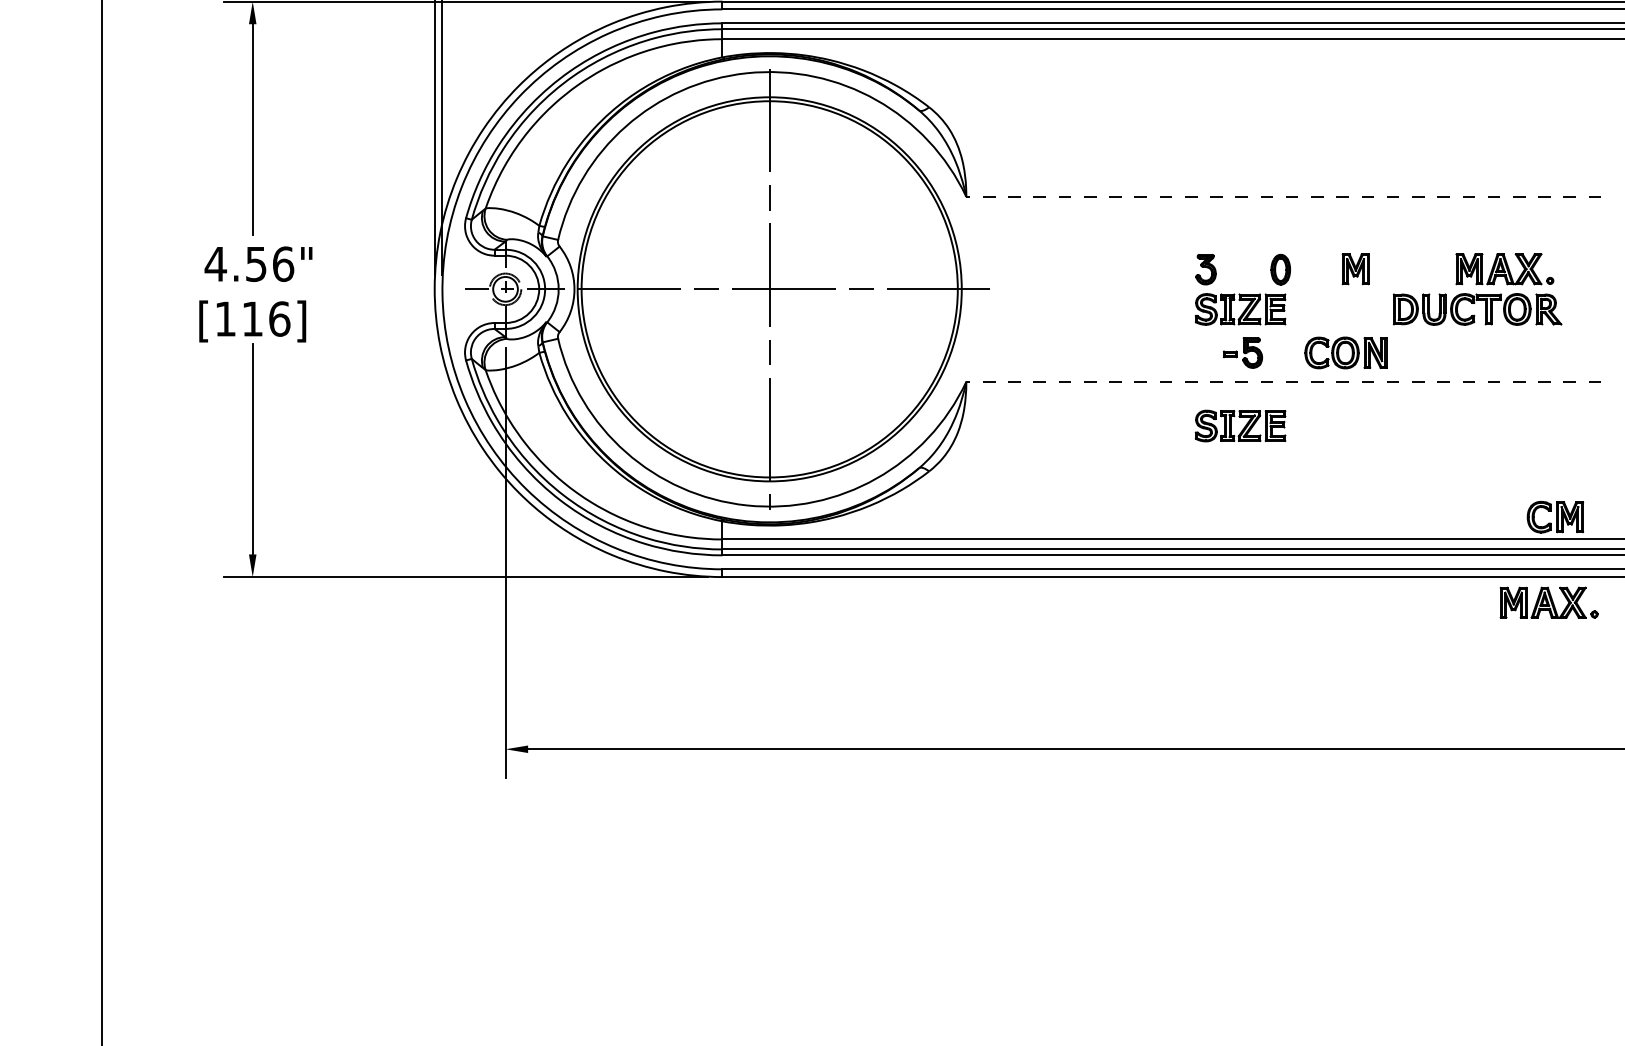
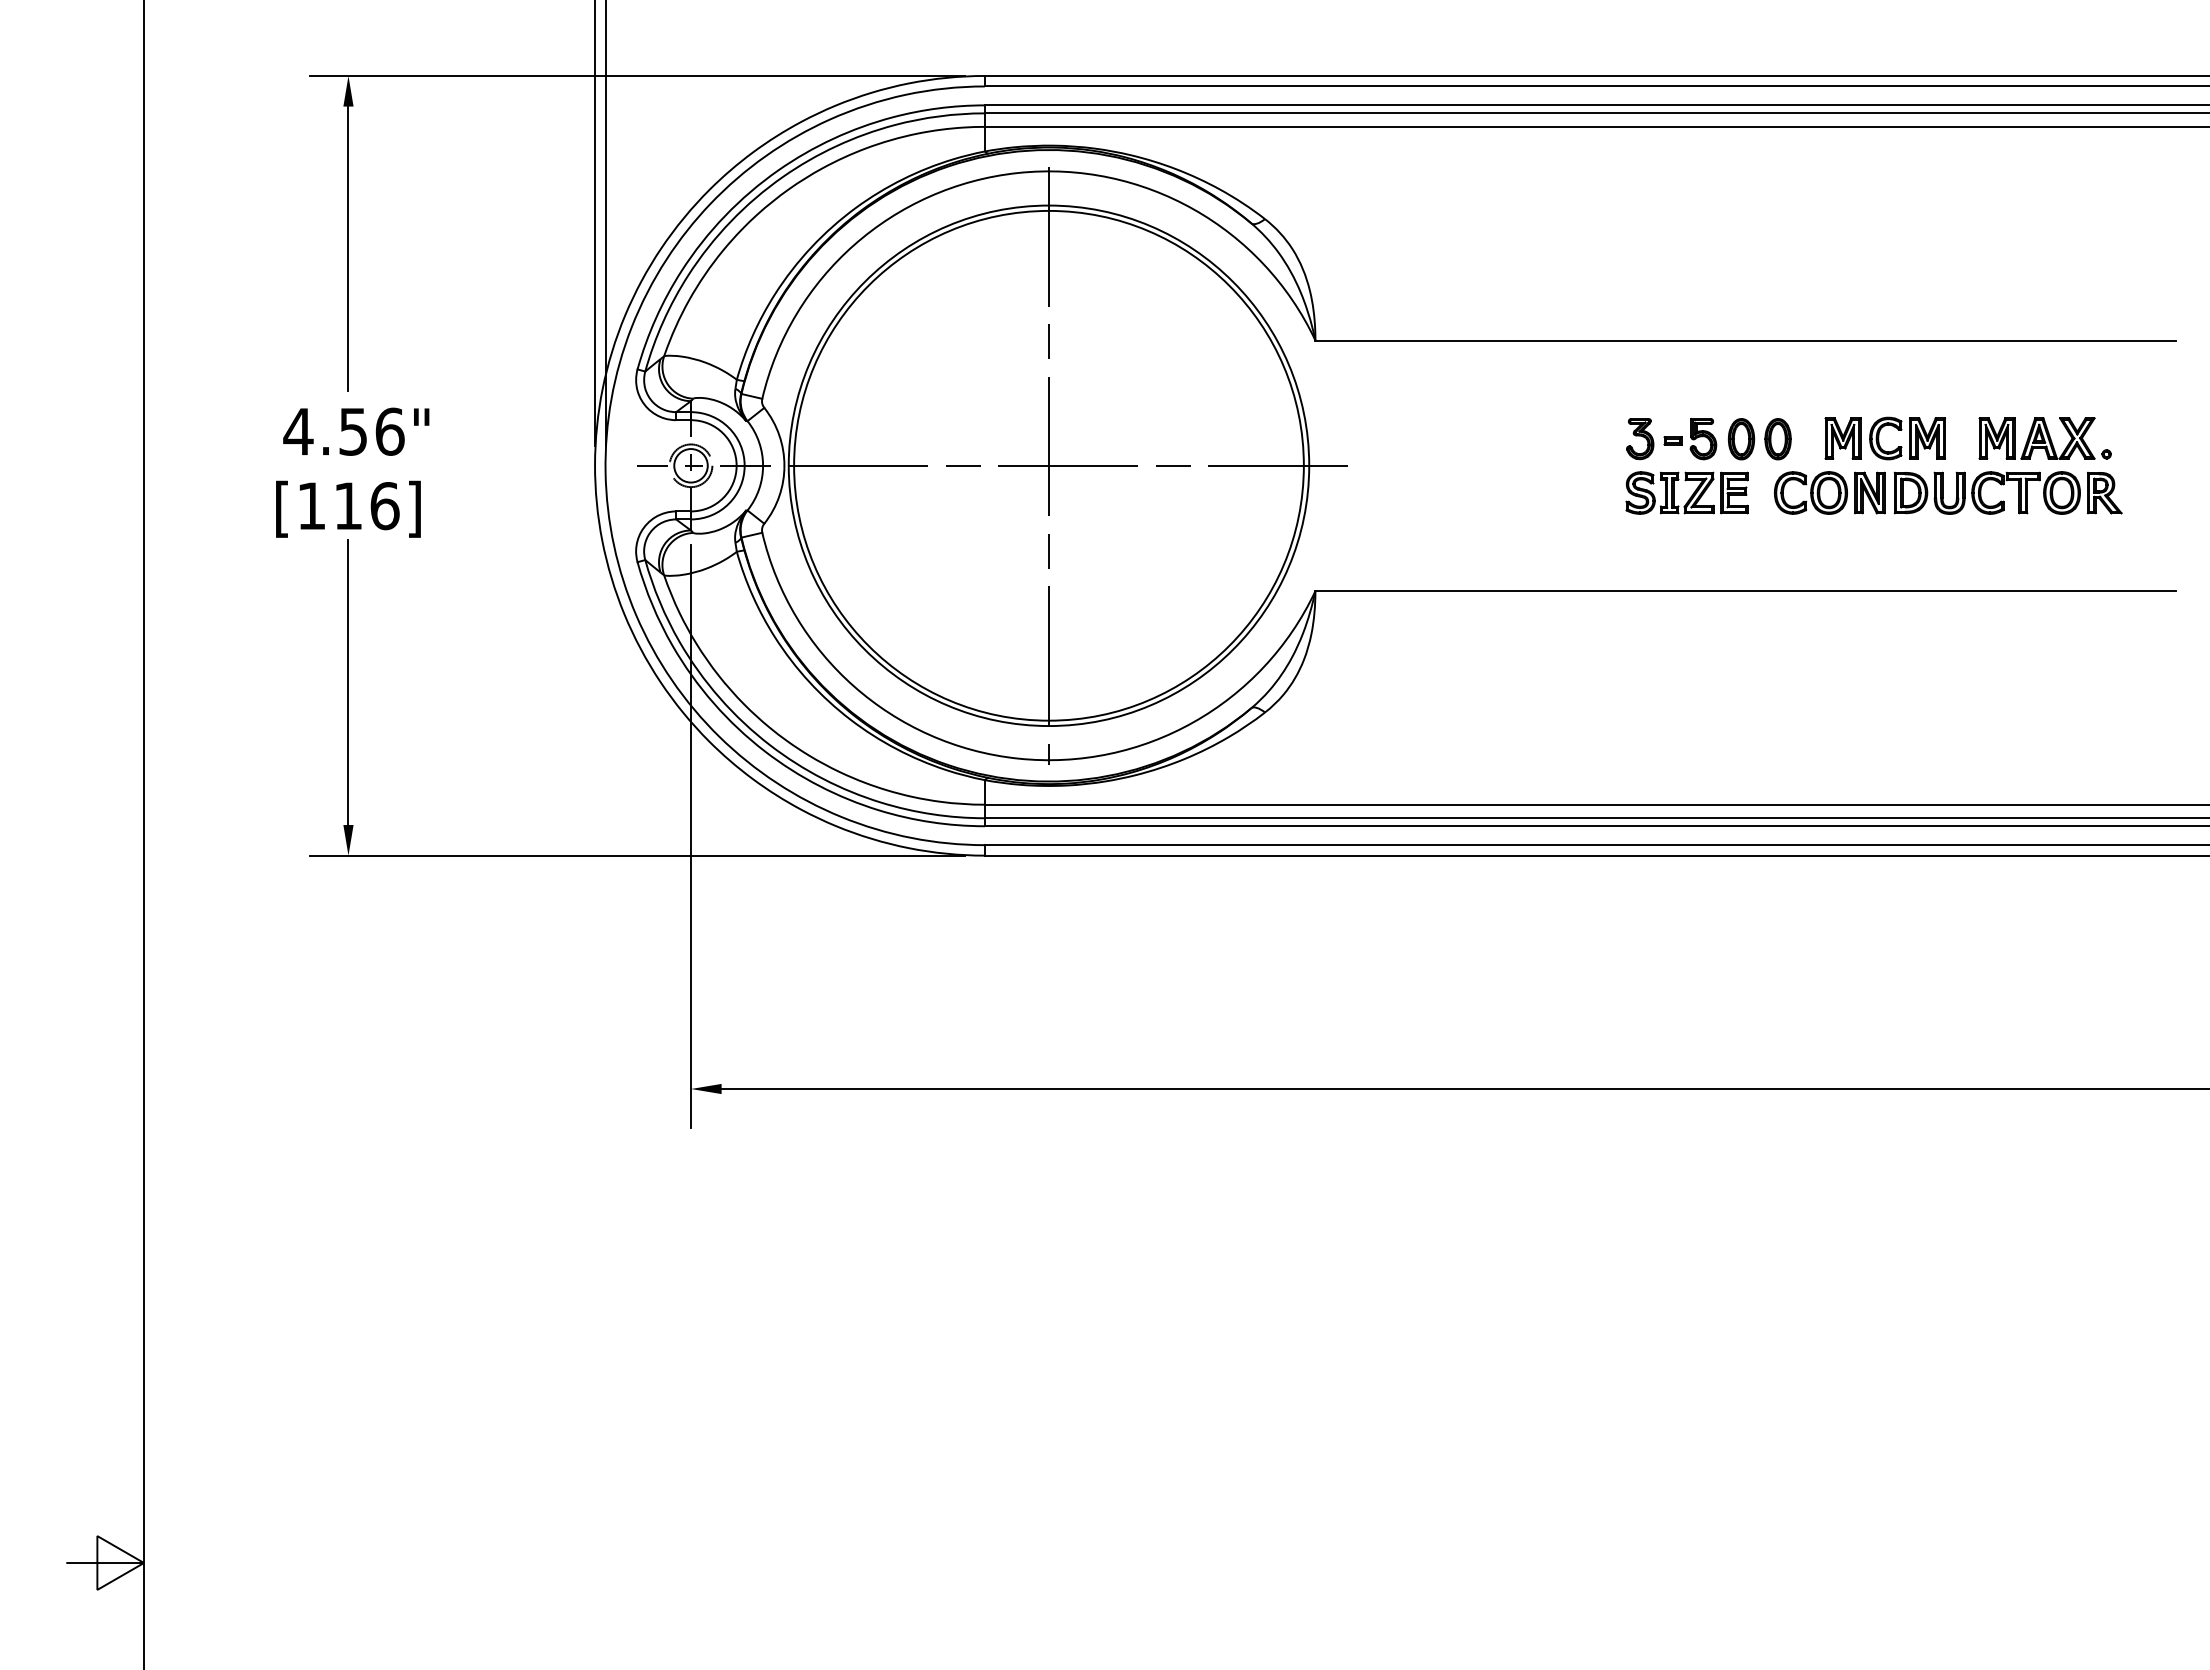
line: (1283, 196) -> (1745, 340), dashed -> solid
part: (1307, 269) -> (1777, 439), added
part: (1243, 352) -> (1690, 438), moved
part: (1345, 352) -> (1829, 492), moved
line: (1283, 382) -> (1745, 591), dashed -> solid
part: (1240, 425) -> (1686, 650), removed
part: (1555, 517) -> (1907, 438), moved
part: (1548, 602) -> (2104, 890), removed

